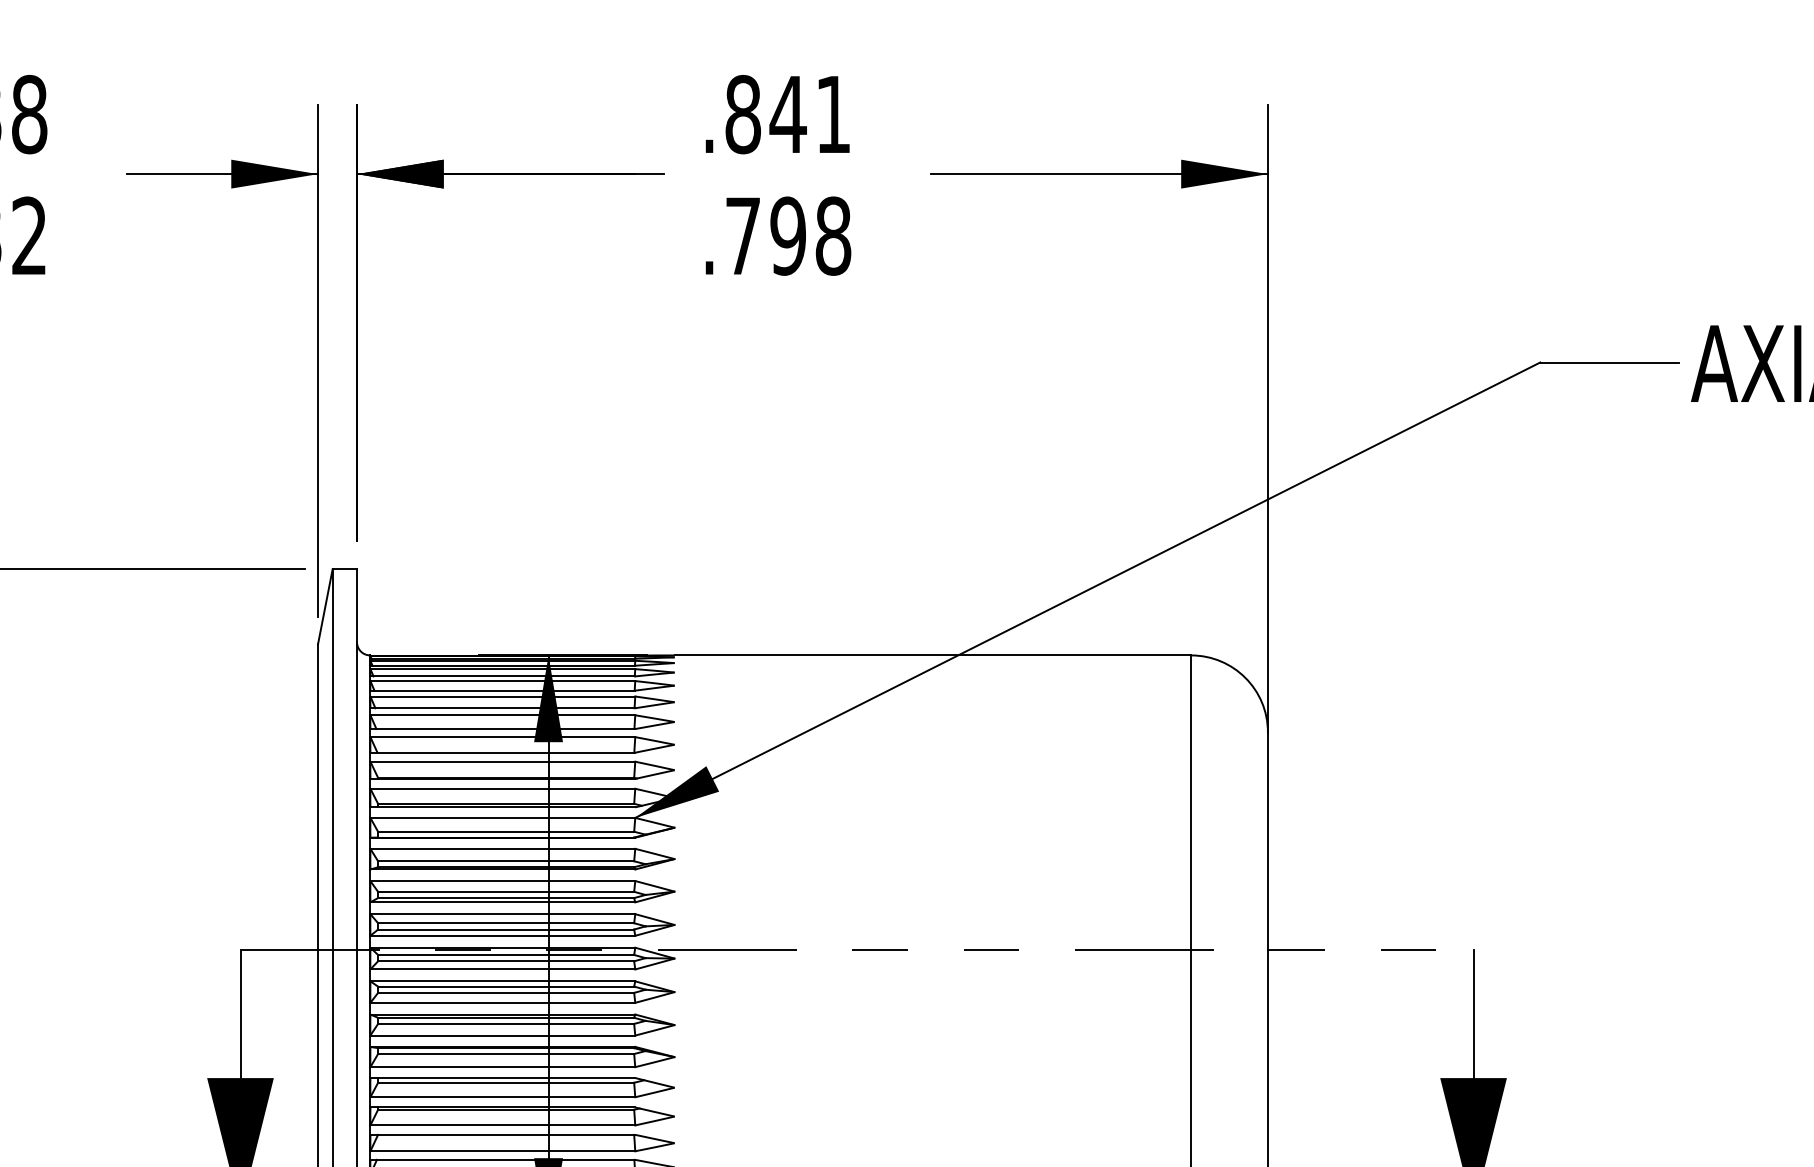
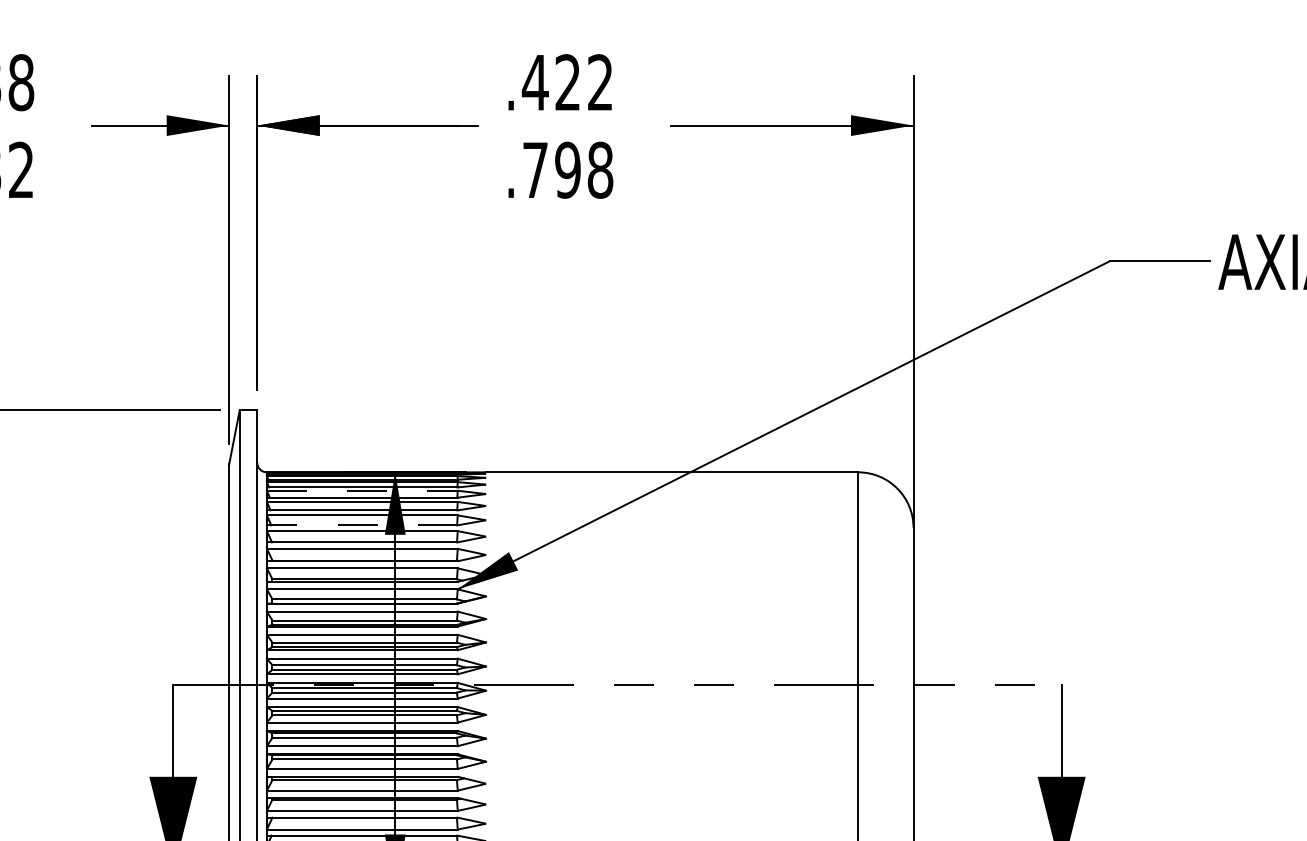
text: (786, 114) -> (566, 82), .841 -> .422
line: (503, 681) -> (362, 491), solid -> dashed
line: (502, 729) -> (362, 525), solid -> dashed

